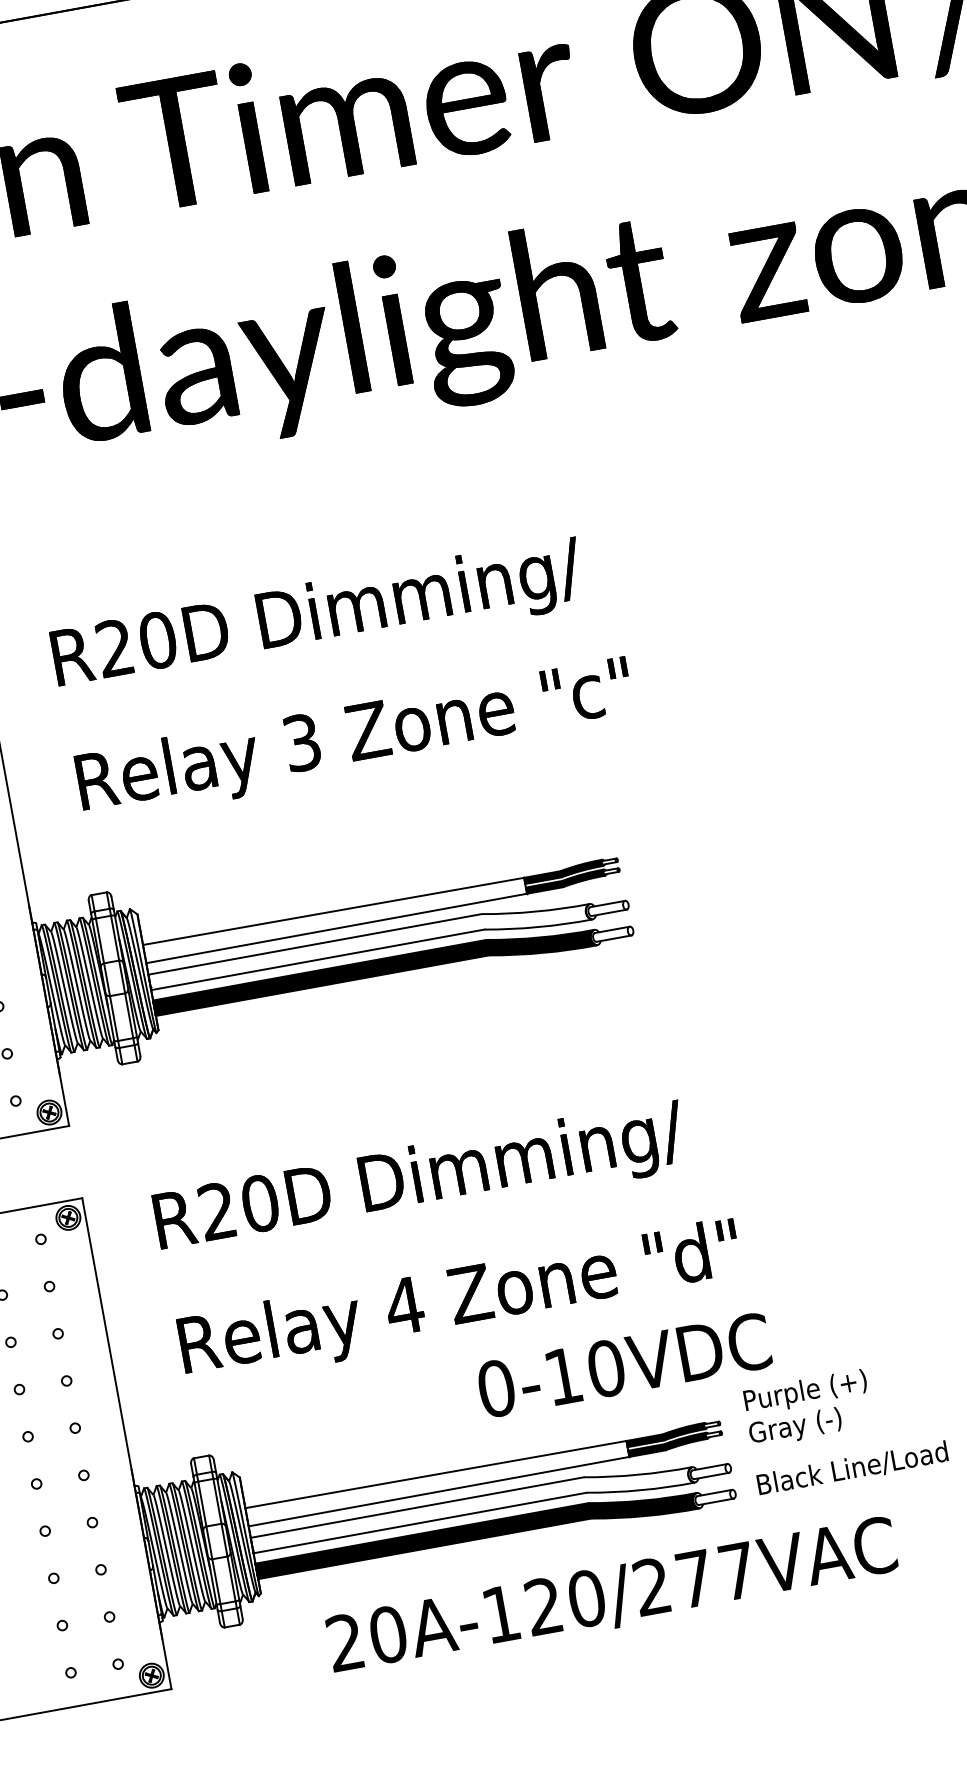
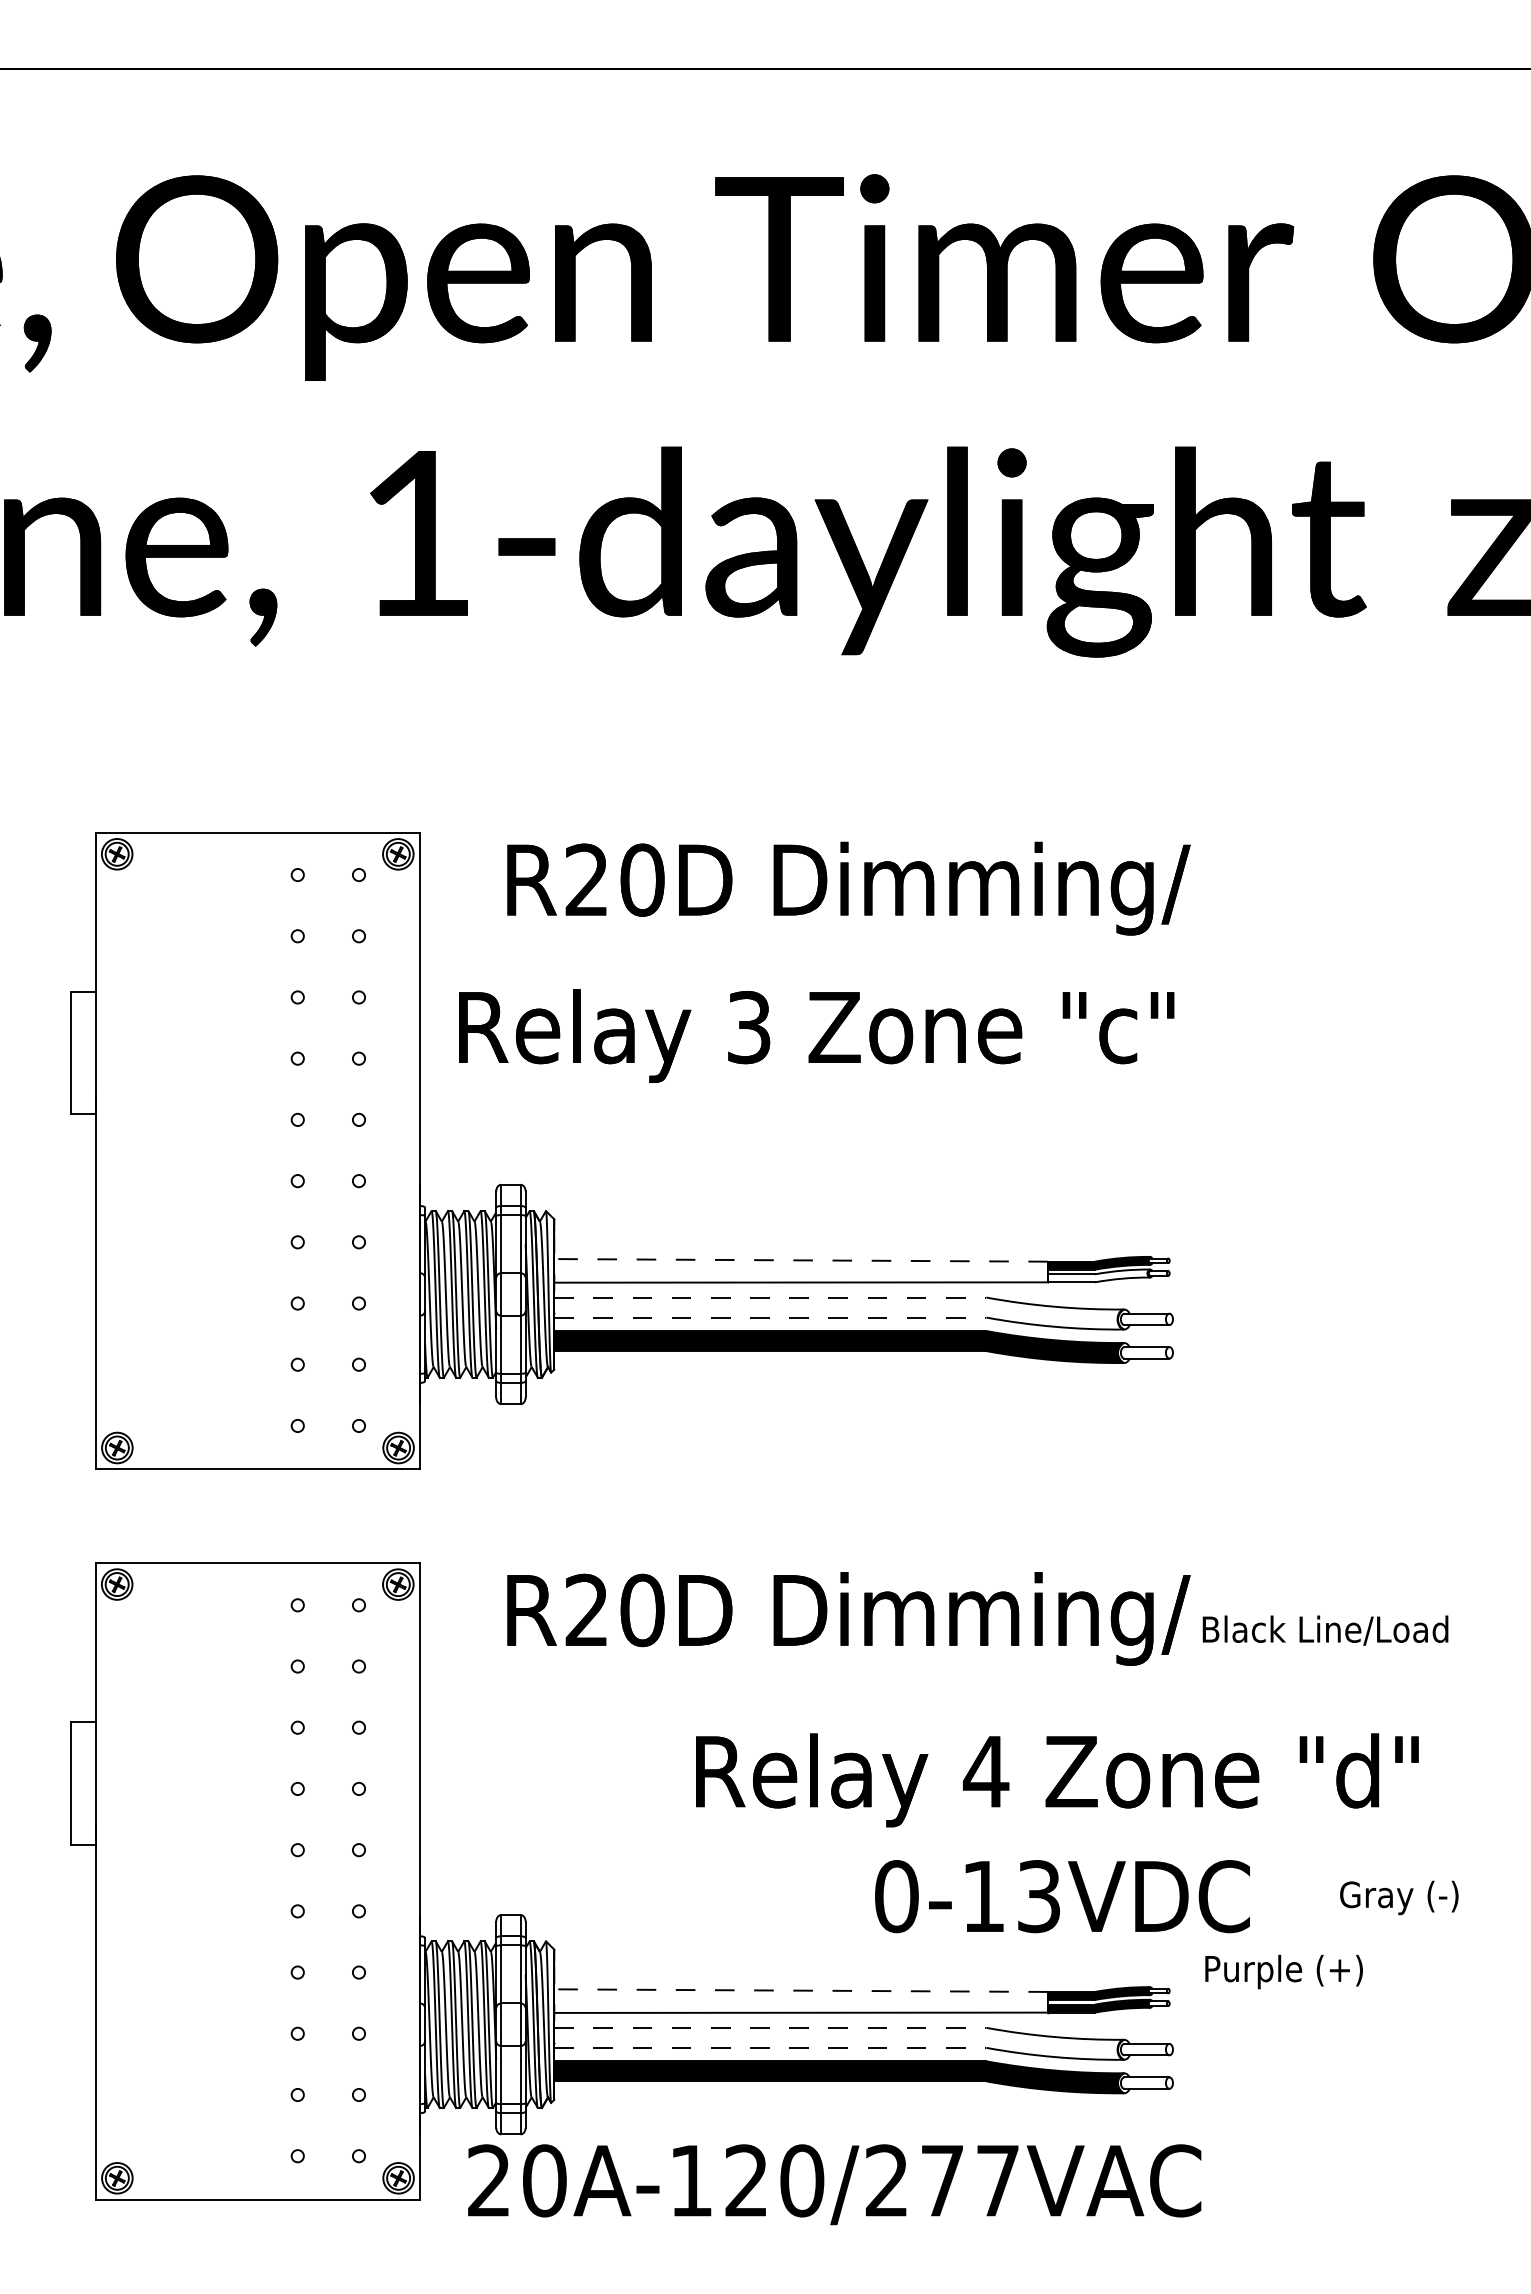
text: (355, 739) -> (816, 1035), moved
fill: (565, 881) -> (1098, 1275), removed
line: (333, 911) -> (801, 1260), solid -> dashed
line: (315, 944) -> (770, 1297), solid -> dashed
line: (317, 959) -> (770, 1317), solid -> dashed
text: (460, 1302) -> (1057, 1780), moved
text: (606, 1368) -> (1039, 1896), 0-10VDC -> 0-13VDC
text: (795, 1427) -> (1399, 1897), moved
text: (852, 1468) -> (1325, 1630), moved
line: (436, 1474) -> (801, 1990), solid -> dashed
line: (417, 1507) -> (770, 2027), solid -> dashed
line: (420, 1522) -> (770, 2047), solid -> dashed
text: (612, 1596) -> (834, 2184), moved

